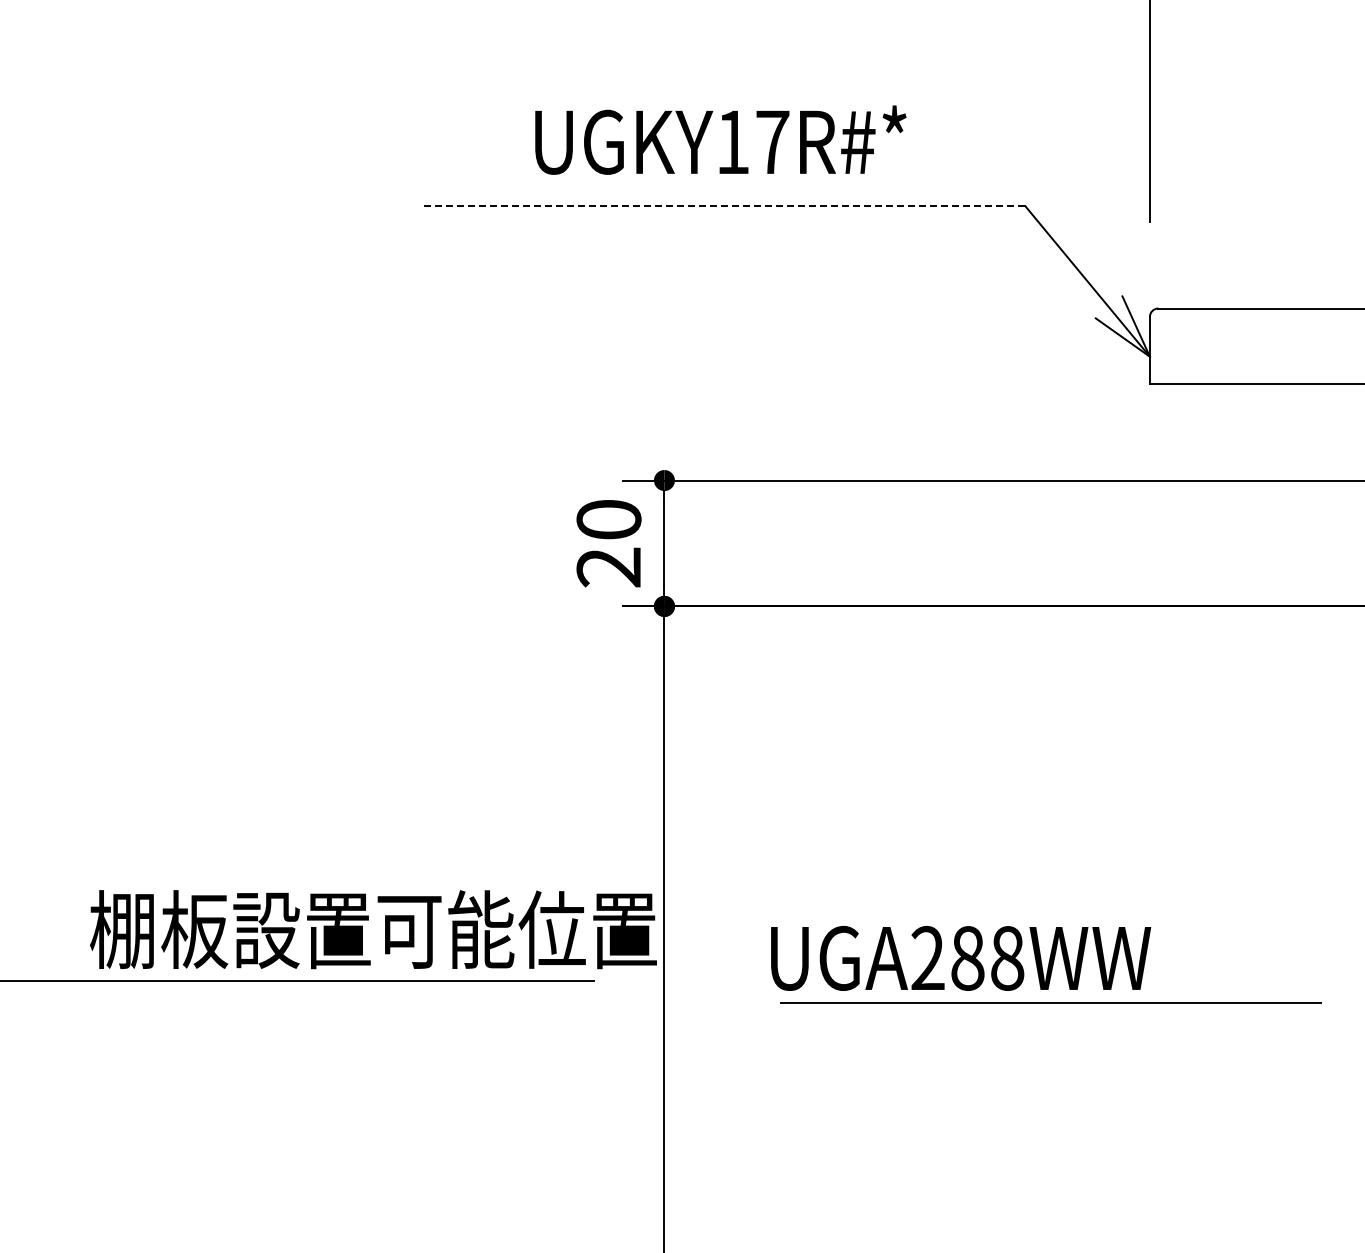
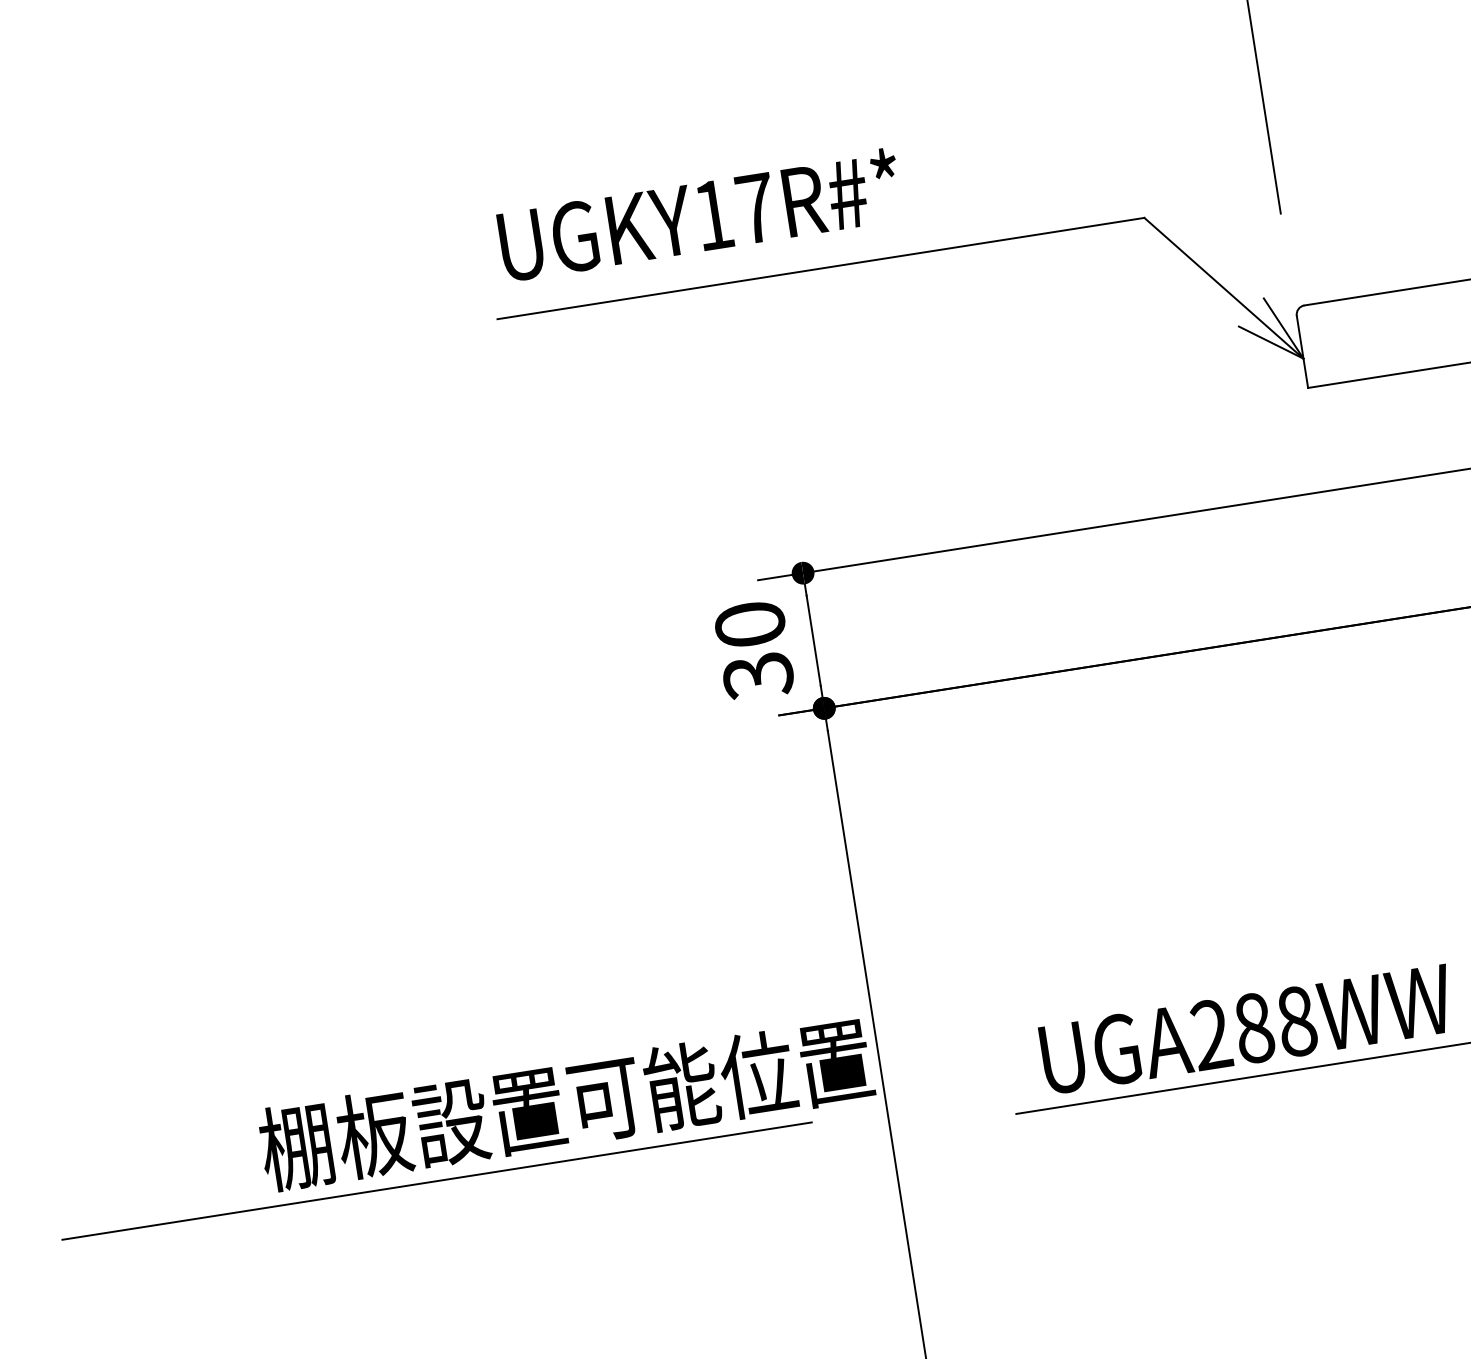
text: (720, 139) -> (699, 214), moved
line: (723, 206) -> (820, 269), dashed -> solid
text: (608, 567) -> (757, 675), 20 -> 30
text: (961, 958) -> (1247, 1029), moved

